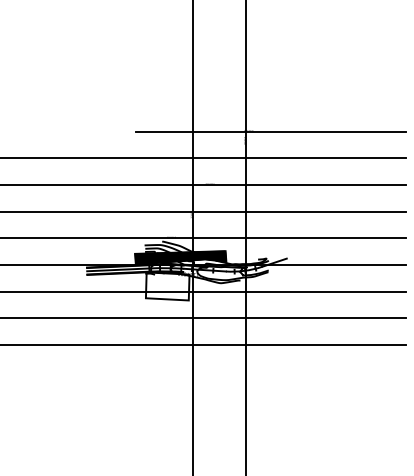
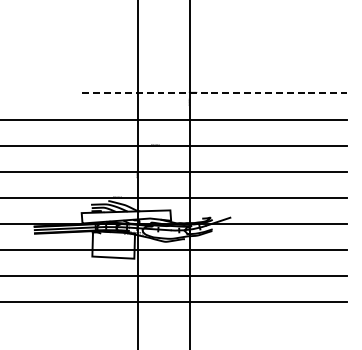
line: (271, 131) -> (215, 93), solid -> dashed
hatch: (180, 257) -> (126, 216), removed

